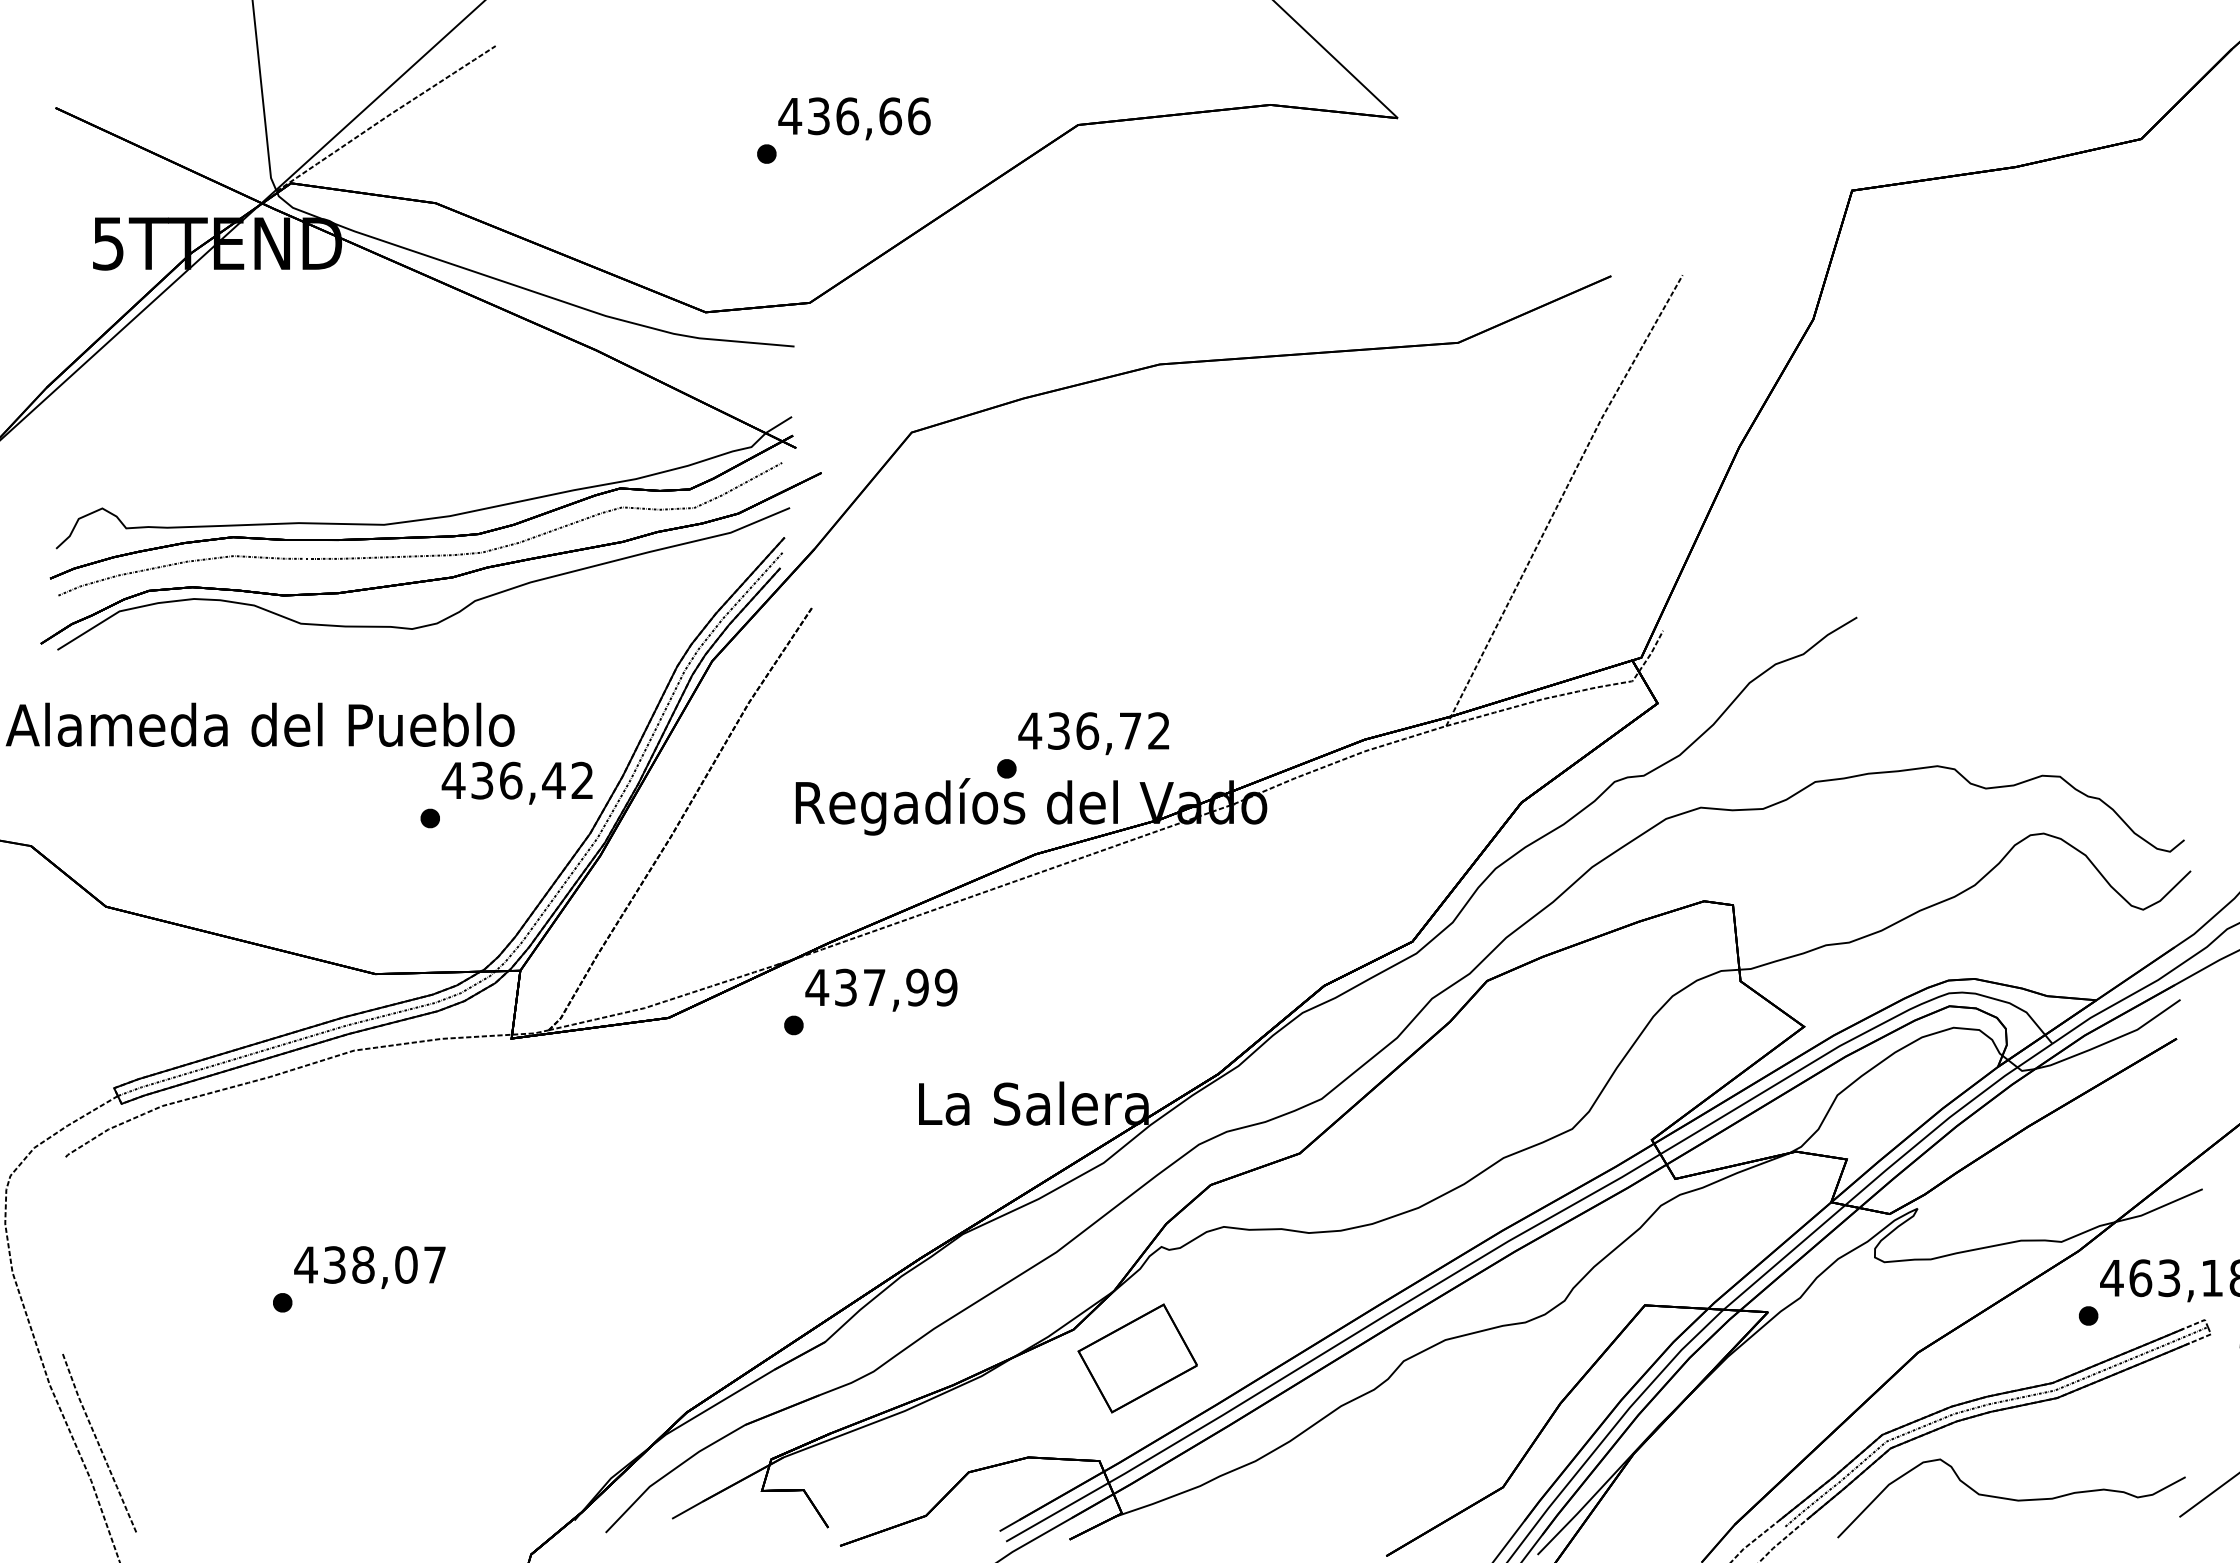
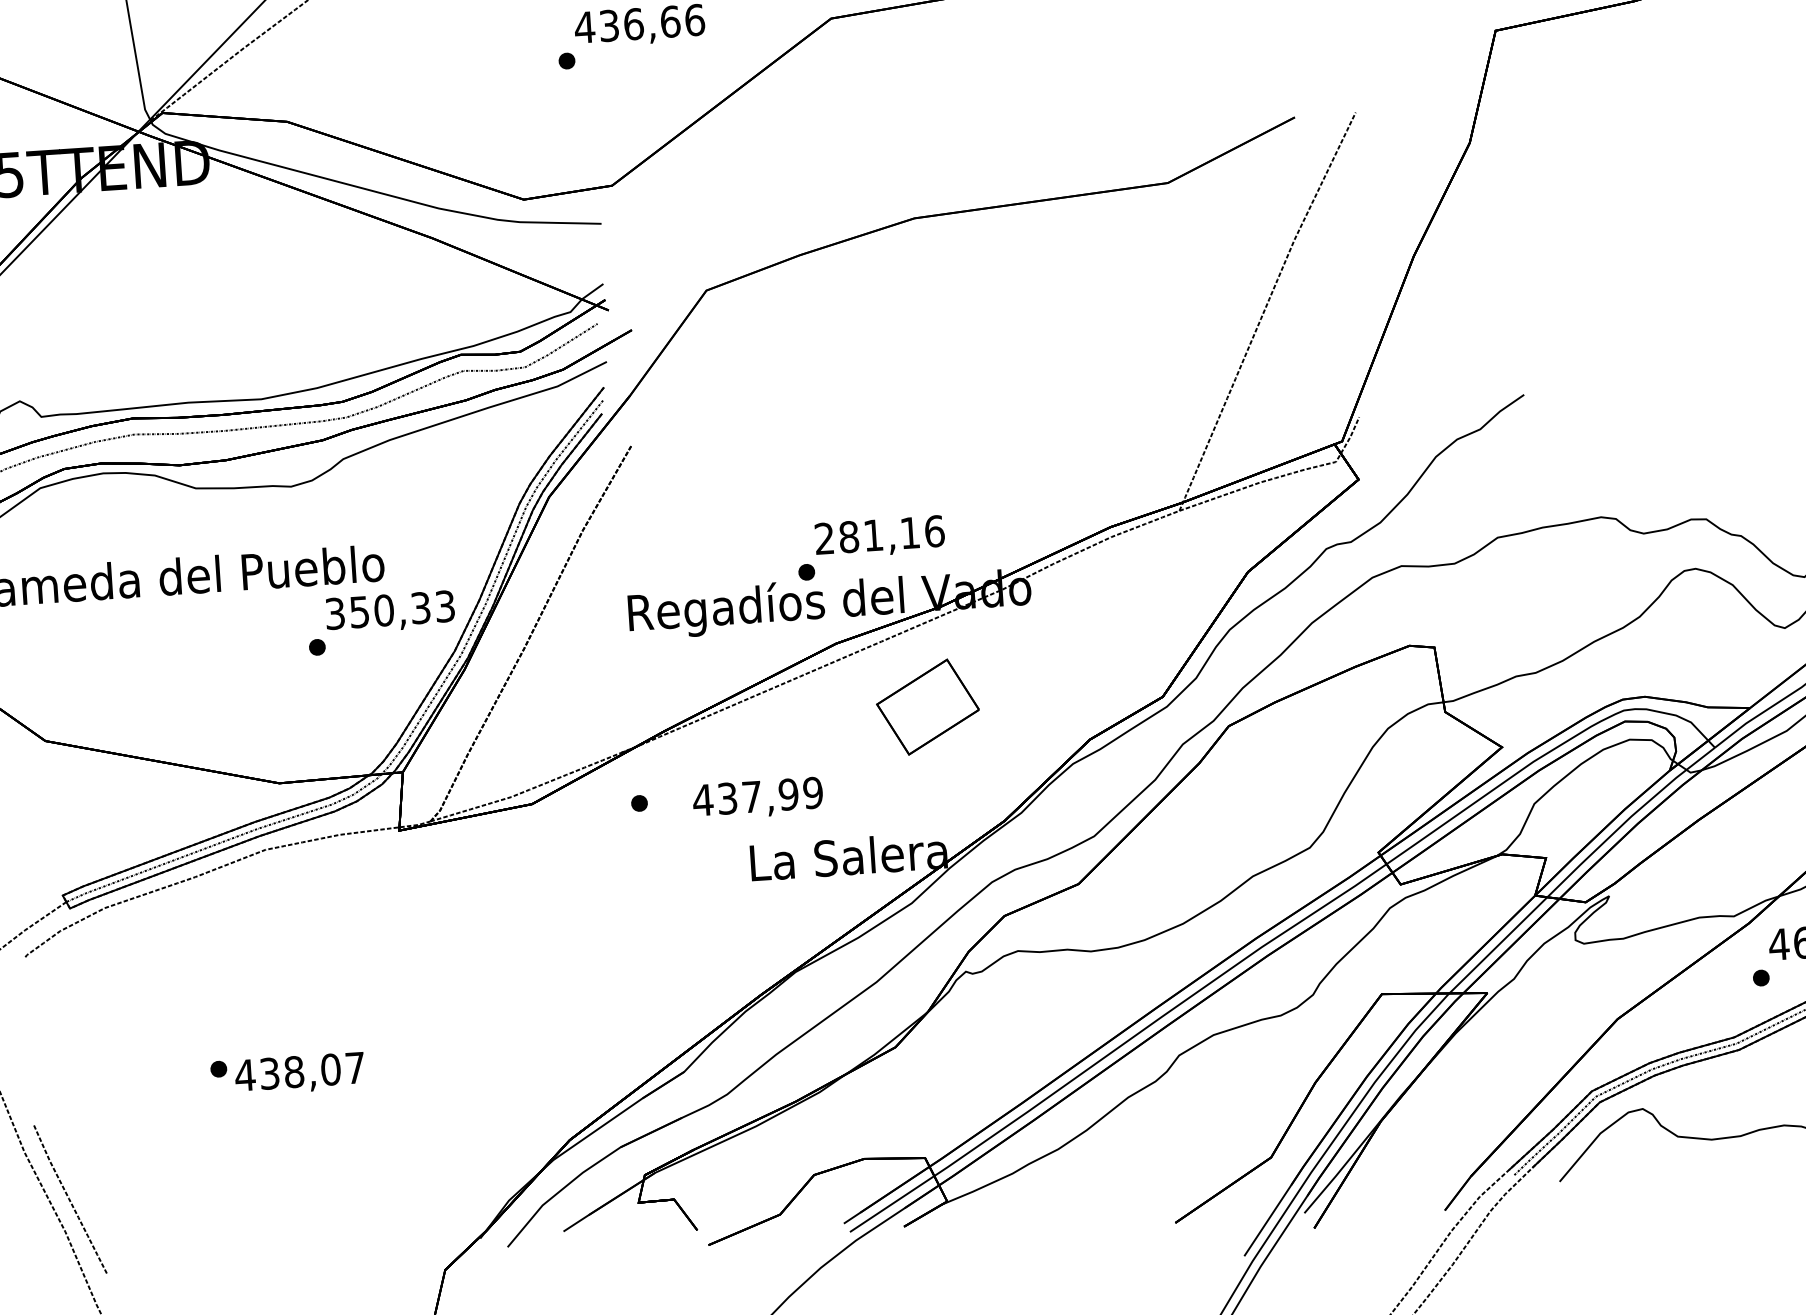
text: (1094, 730) -> (879, 534), 436,72 -> 281,16
text: (517, 780) -> (389, 610), 436,42 -> 350,33
text: (881, 989) -> (758, 798), moved
text: (369, 1267) -> (299, 1073), moved
part: (1137, 1358) -> (927, 707), moved

